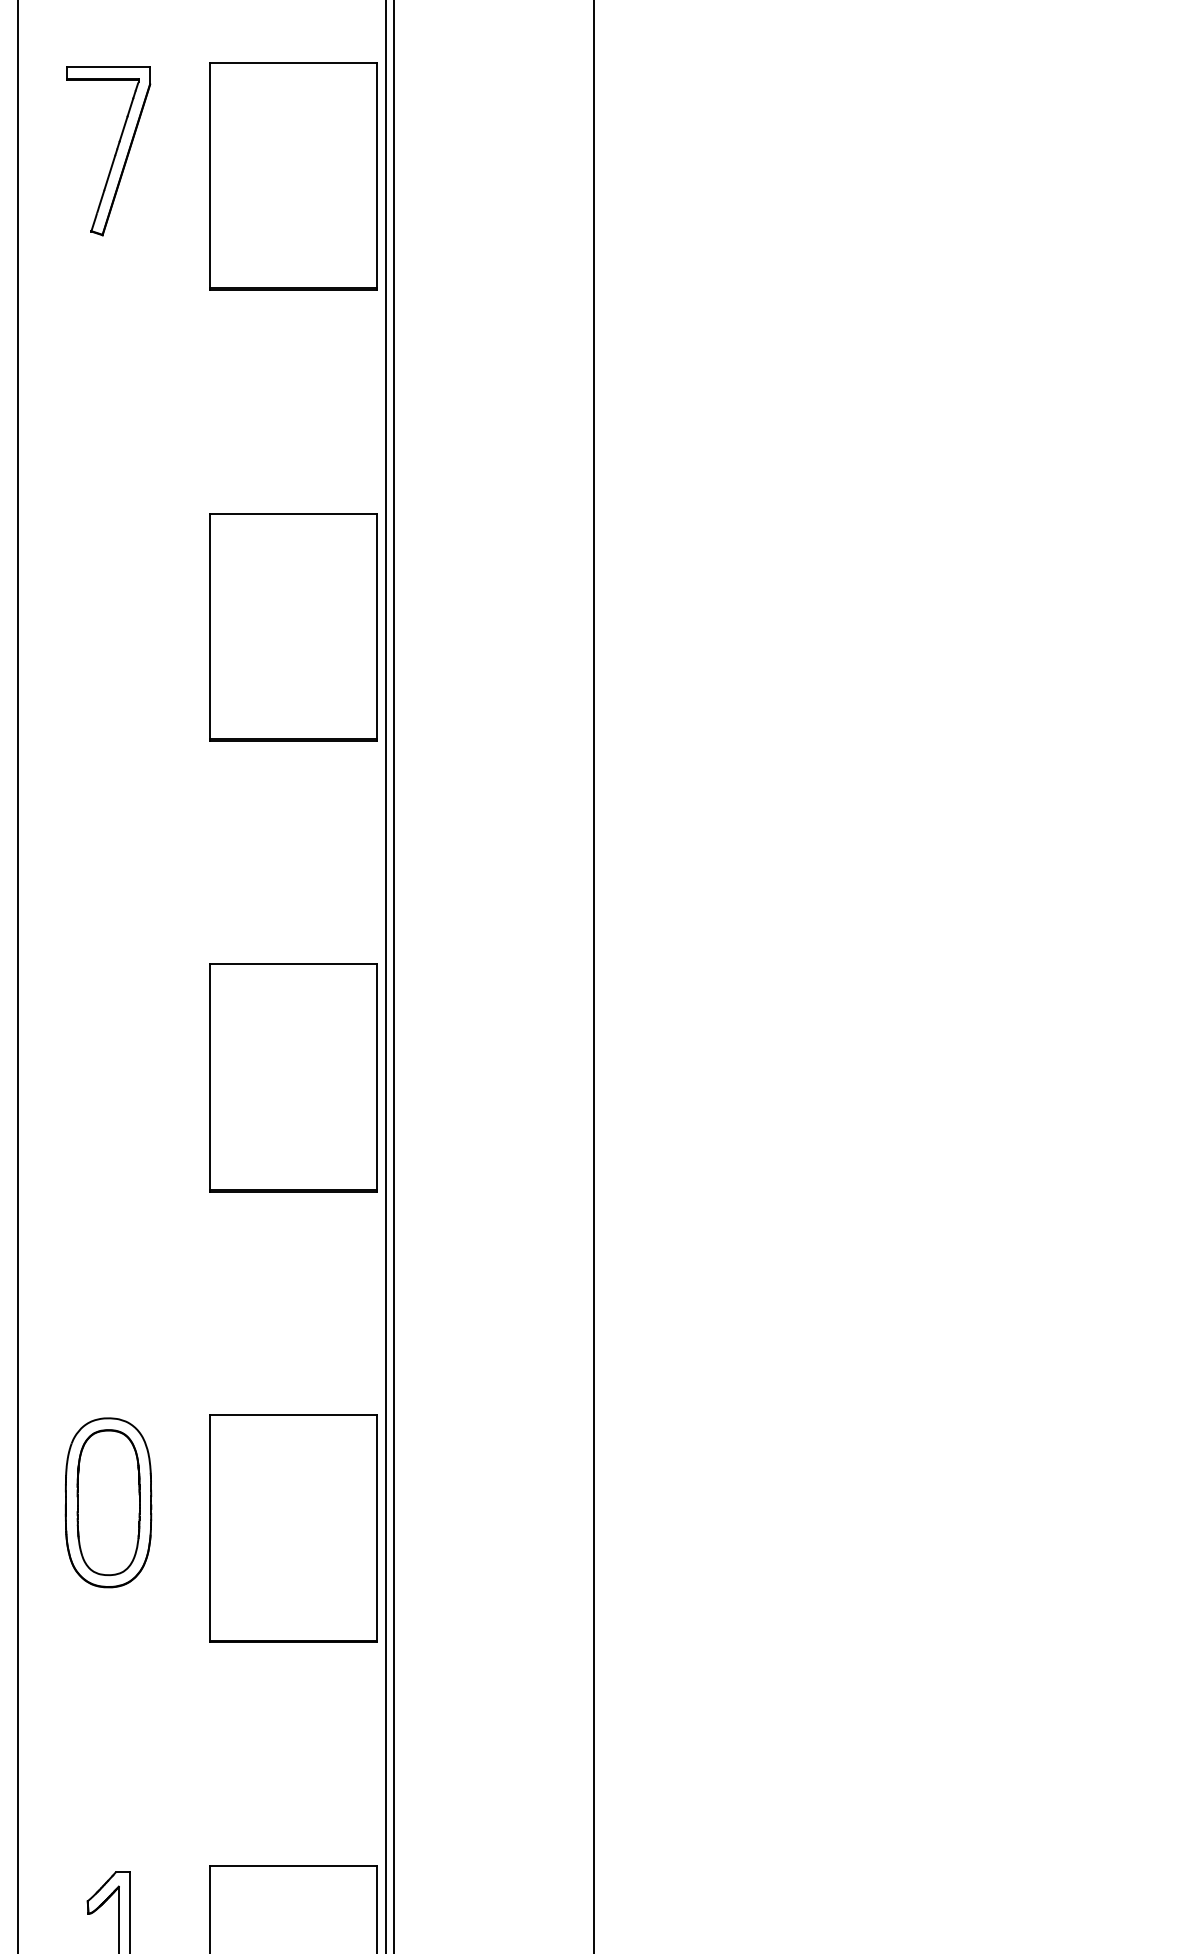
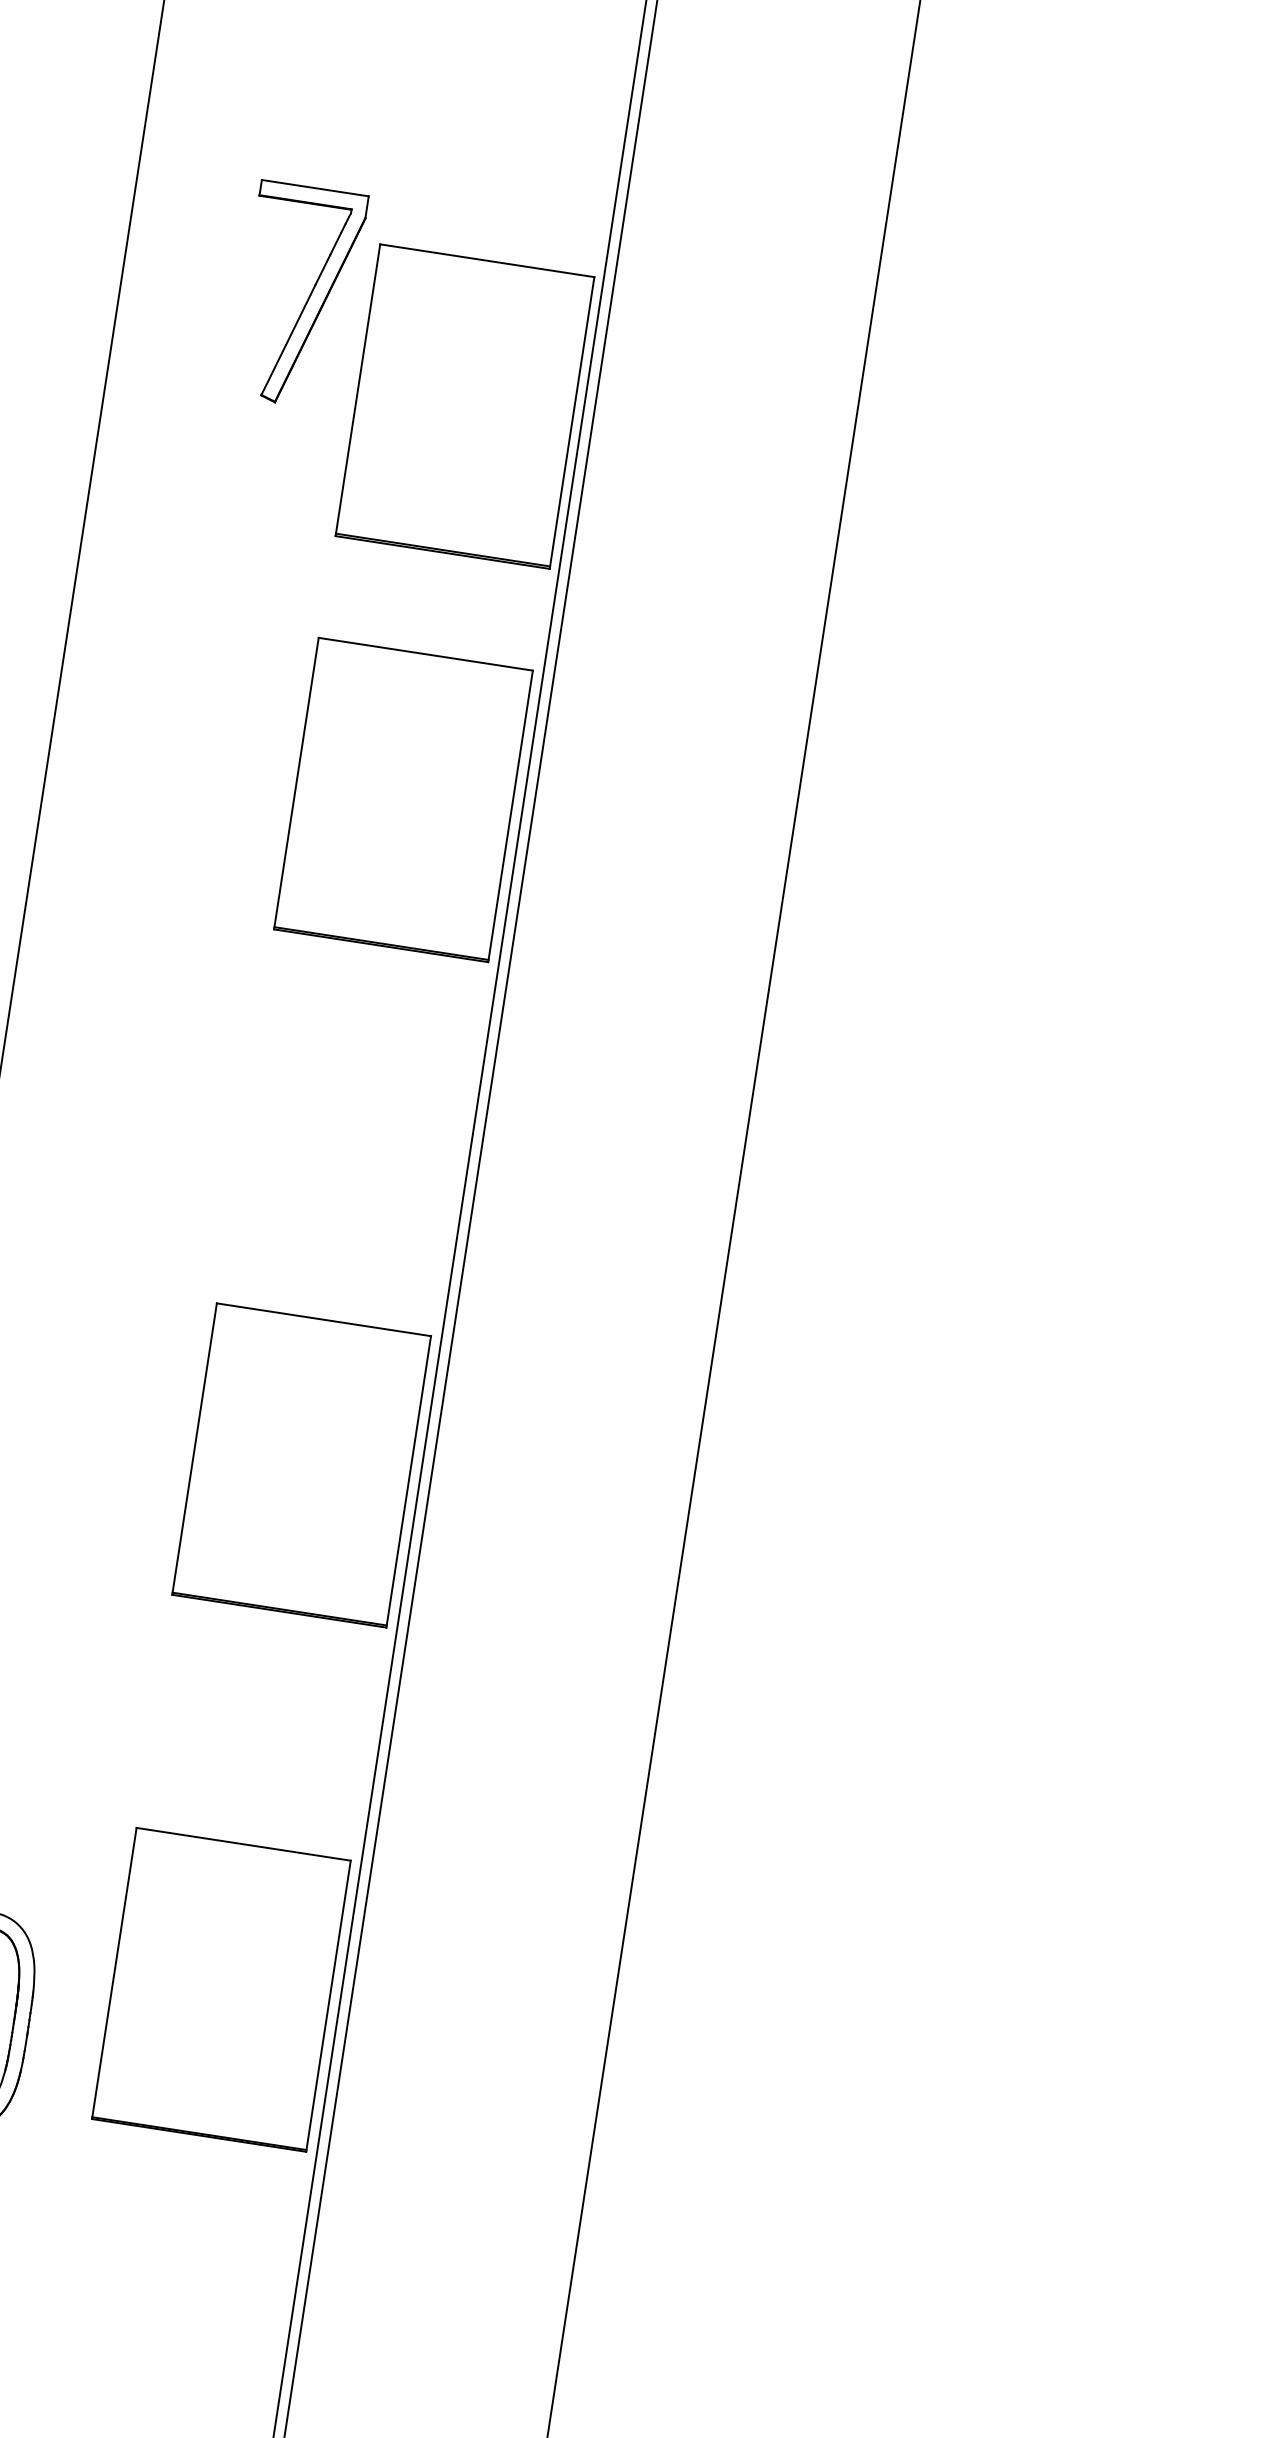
part: (114, 154) -> (306, 301), moved
part: (293, 176) -> (464, 406), moved
part: (293, 627) -> (402, 800), moved
part: (293, 1077) -> (301, 1464), moved
part: (293, 1528) -> (220, 1989), moved

